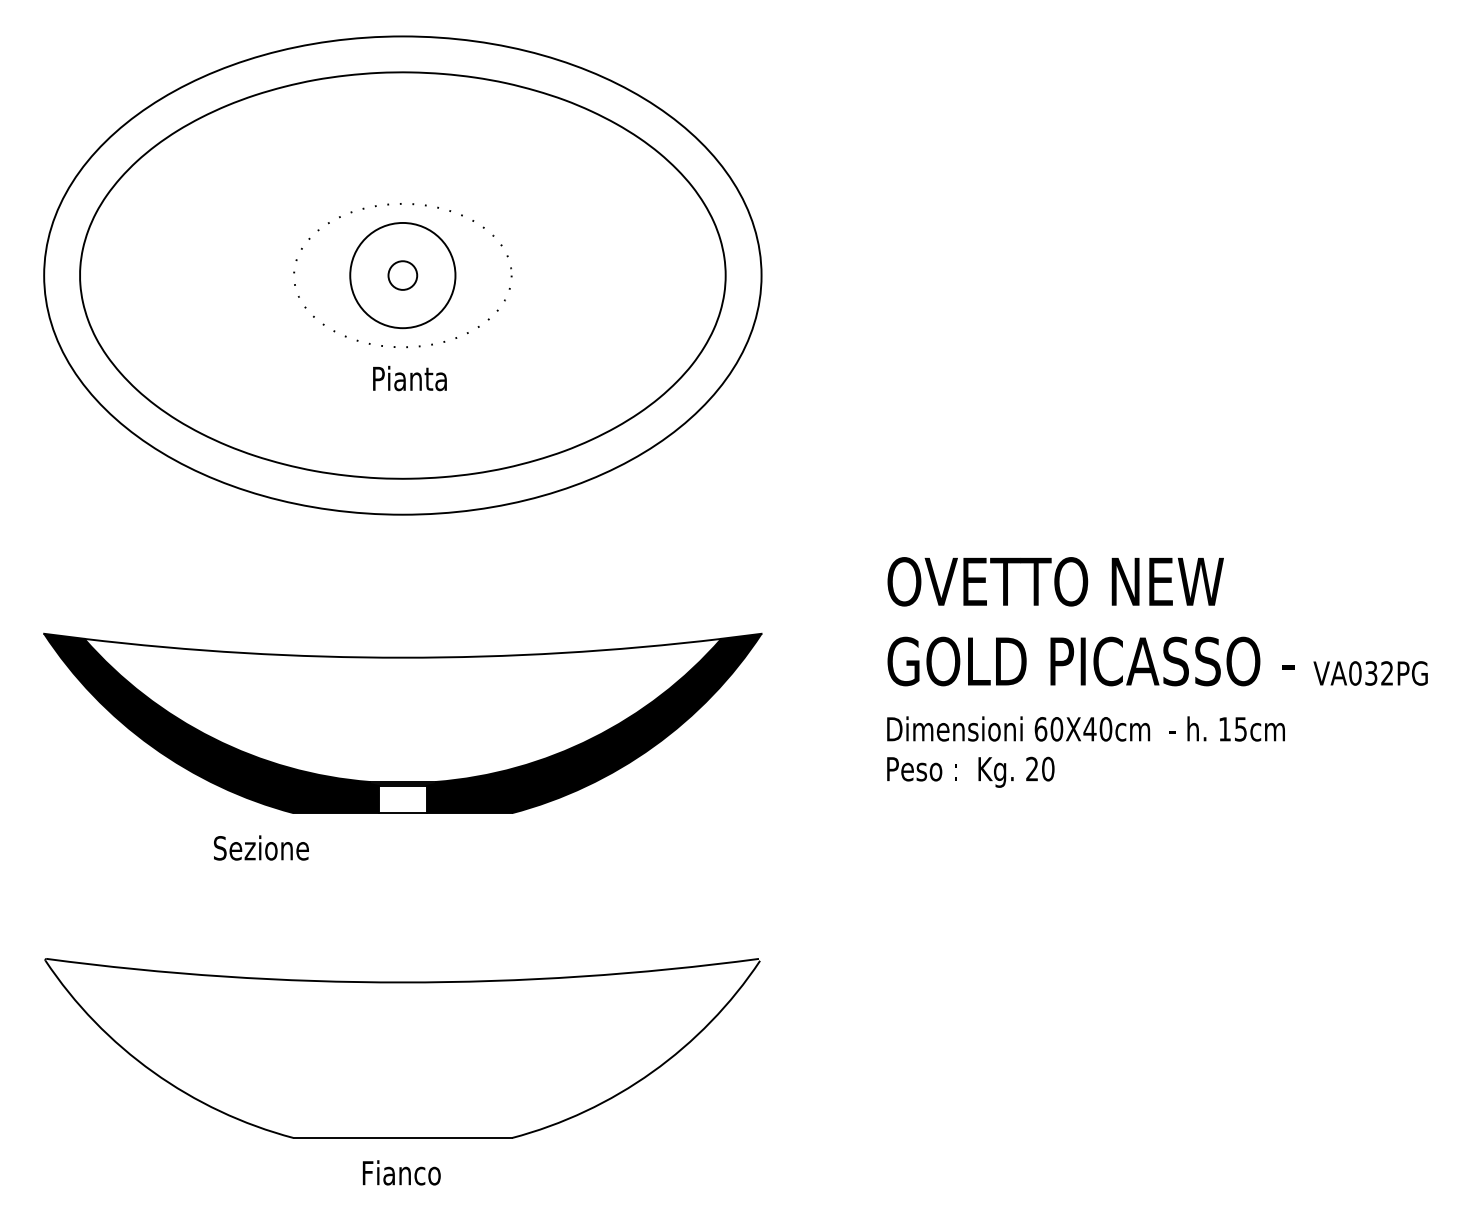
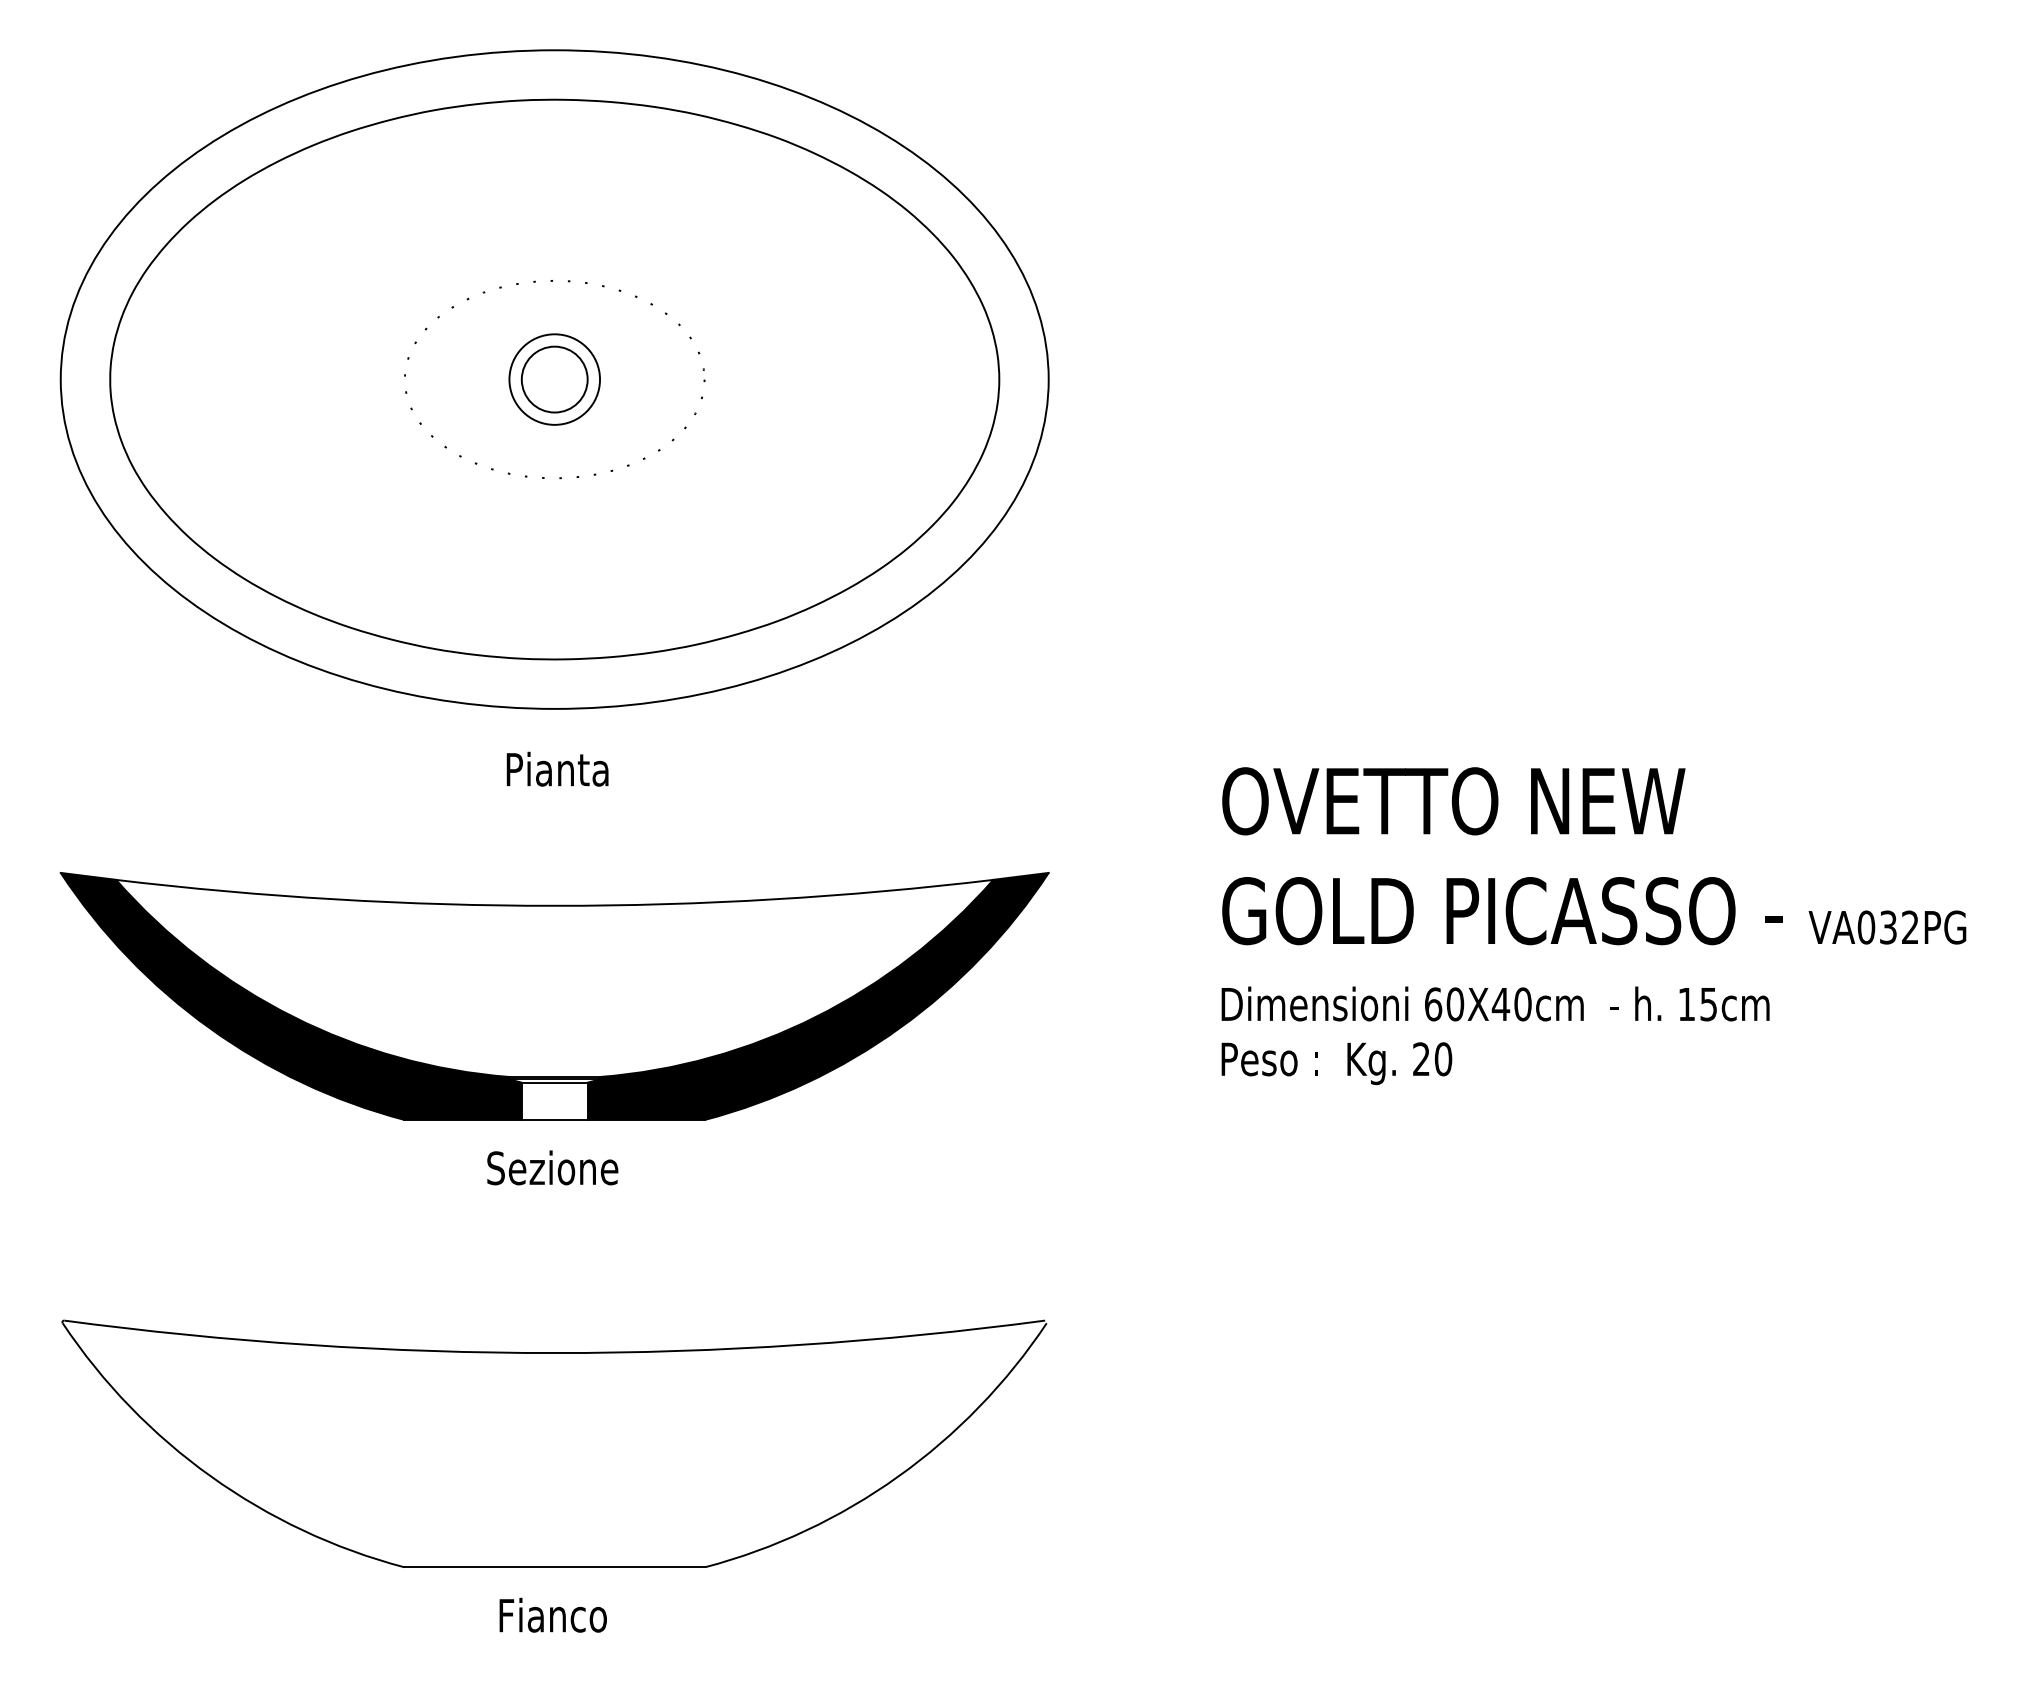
circle: (402, 275) -> (554, 379), size x0.62
circle: (402, 275) -> (554, 379), size x1.67
text: (409, 378) -> (556, 769), moved
text: (261, 847) -> (552, 1167), moved

